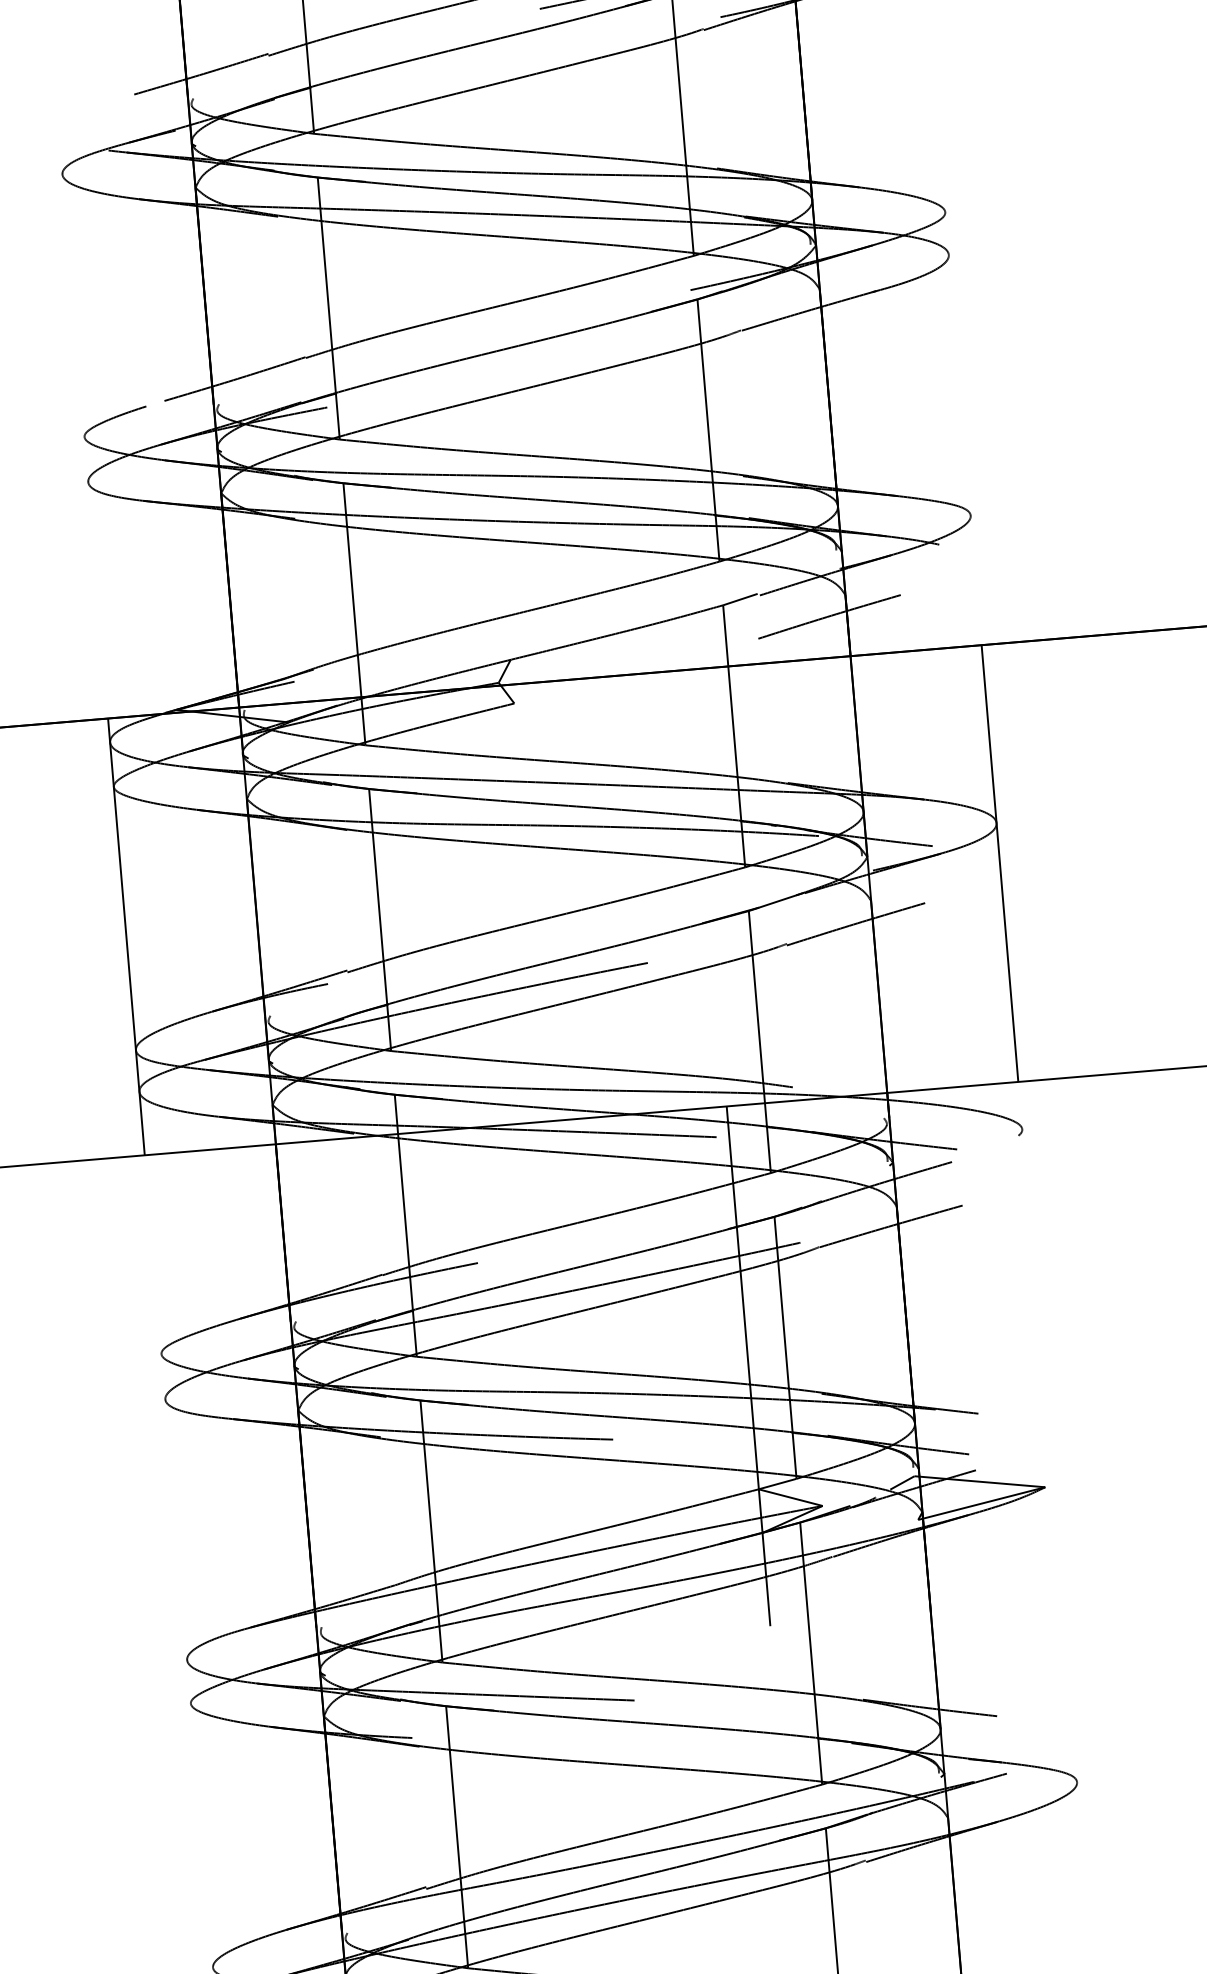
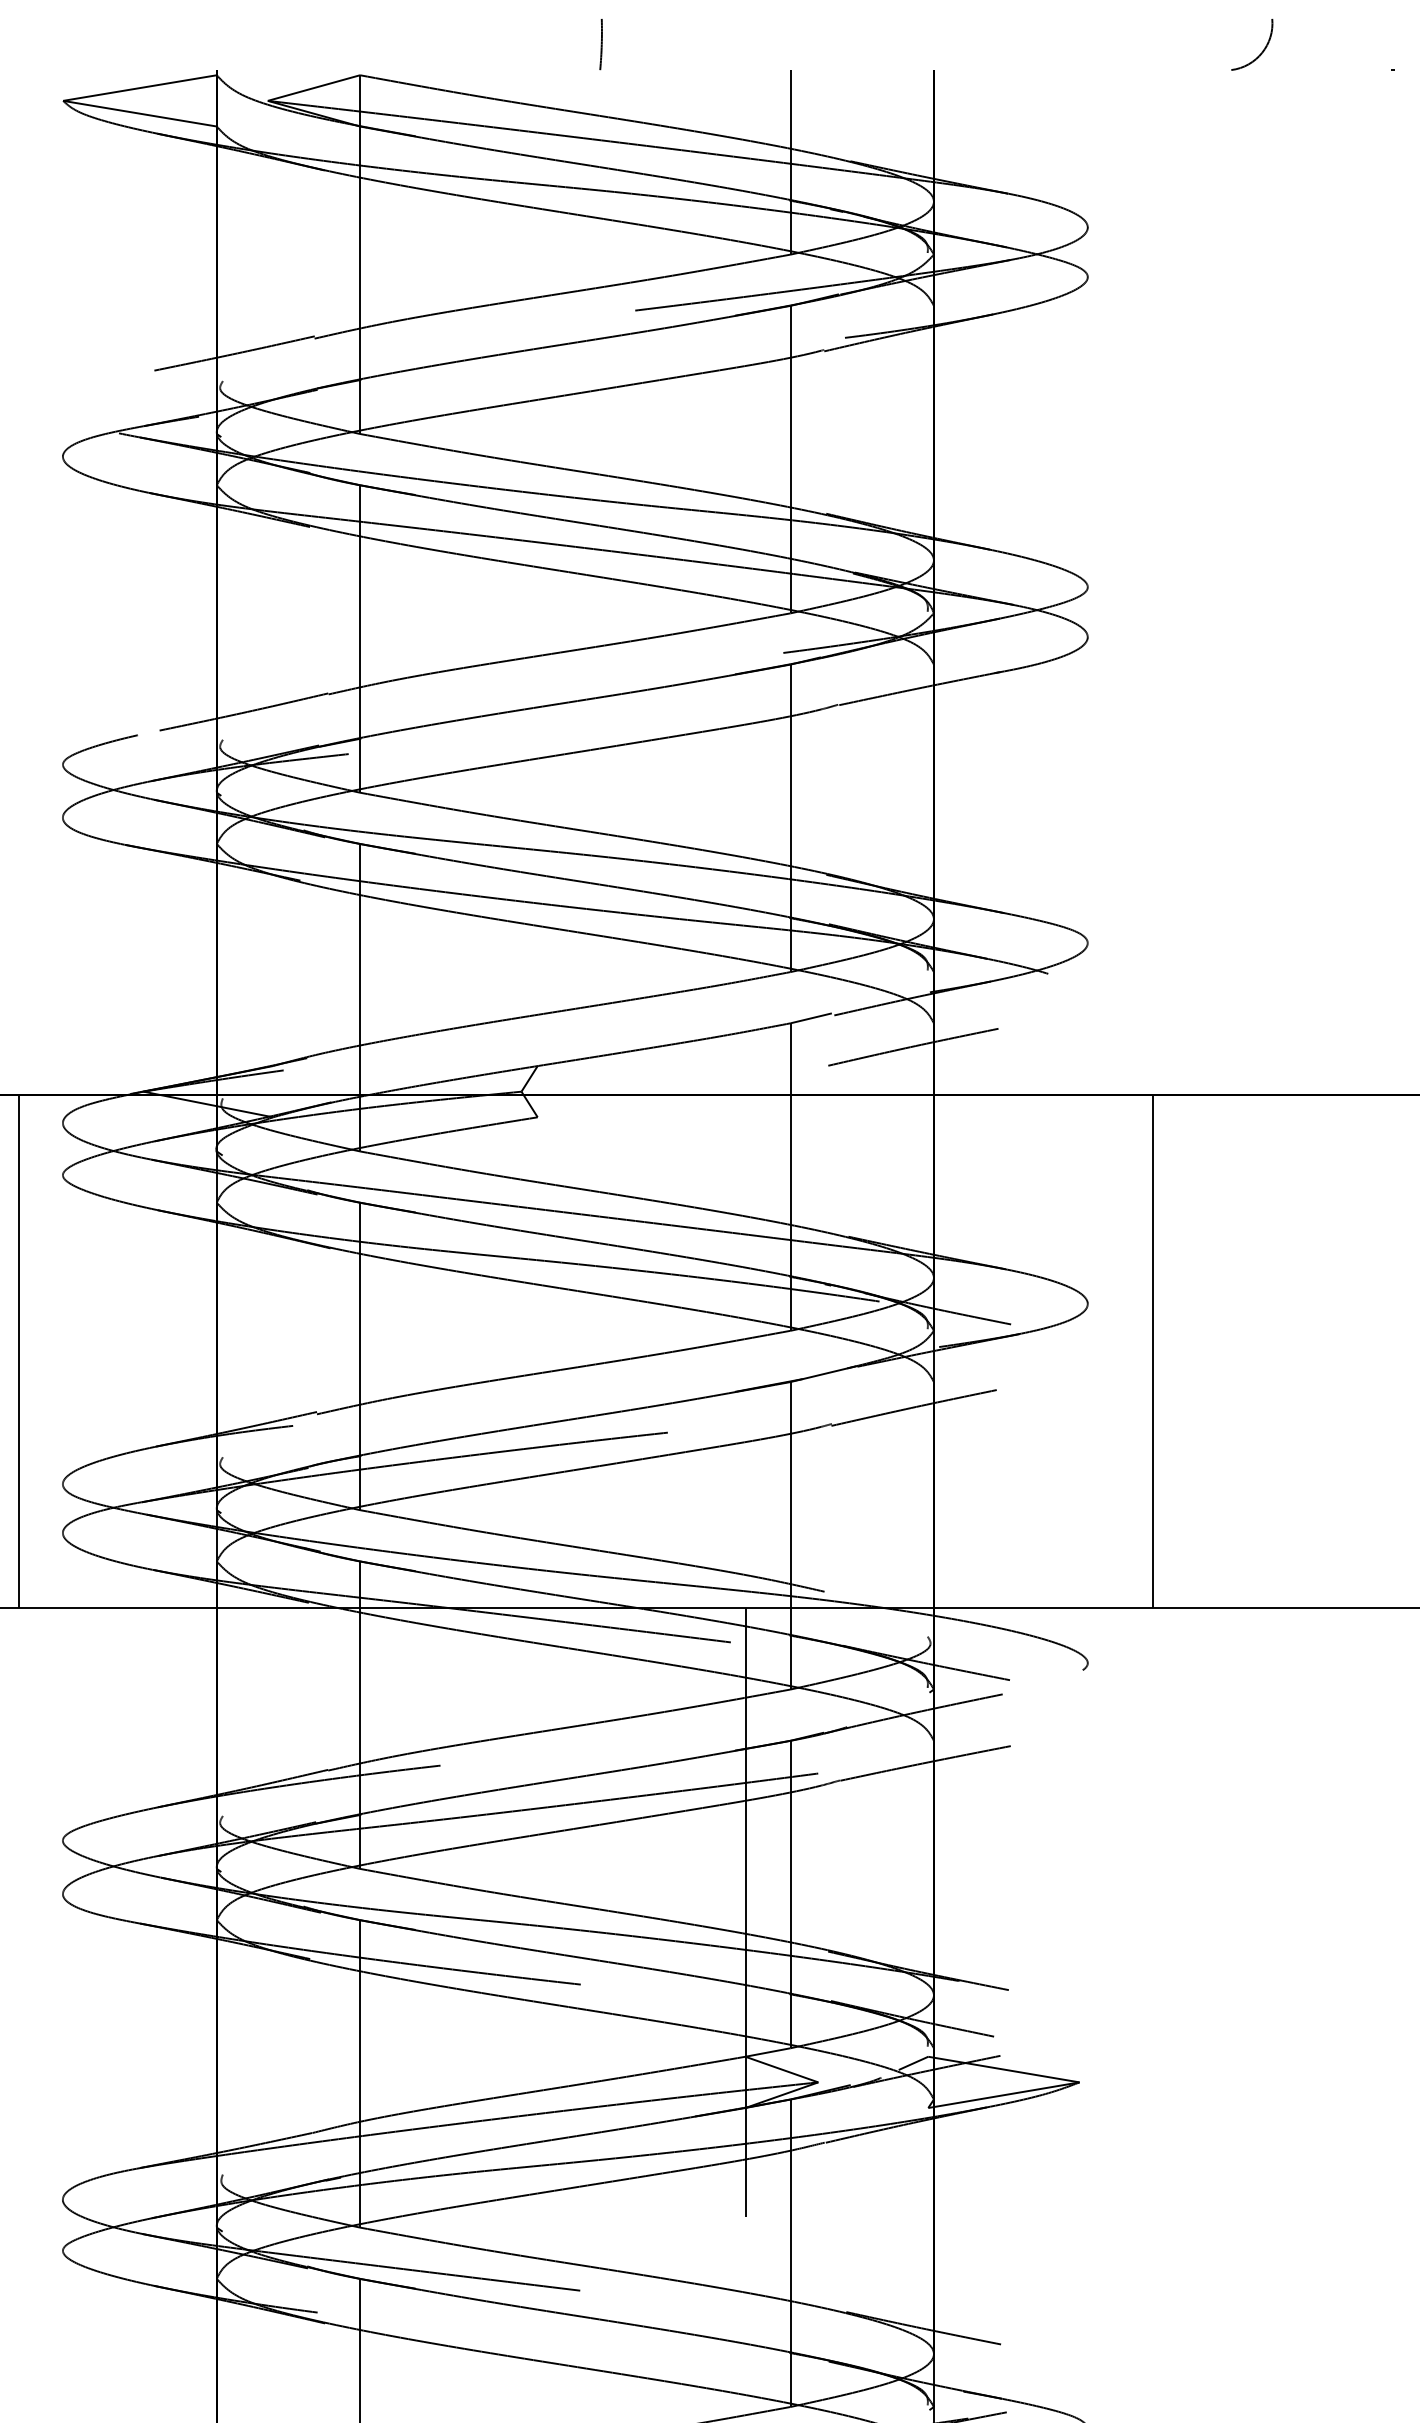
line: (999, 863) -> (1152, 1351), moved
line: (126, 937) -> (18, 1351), moved

